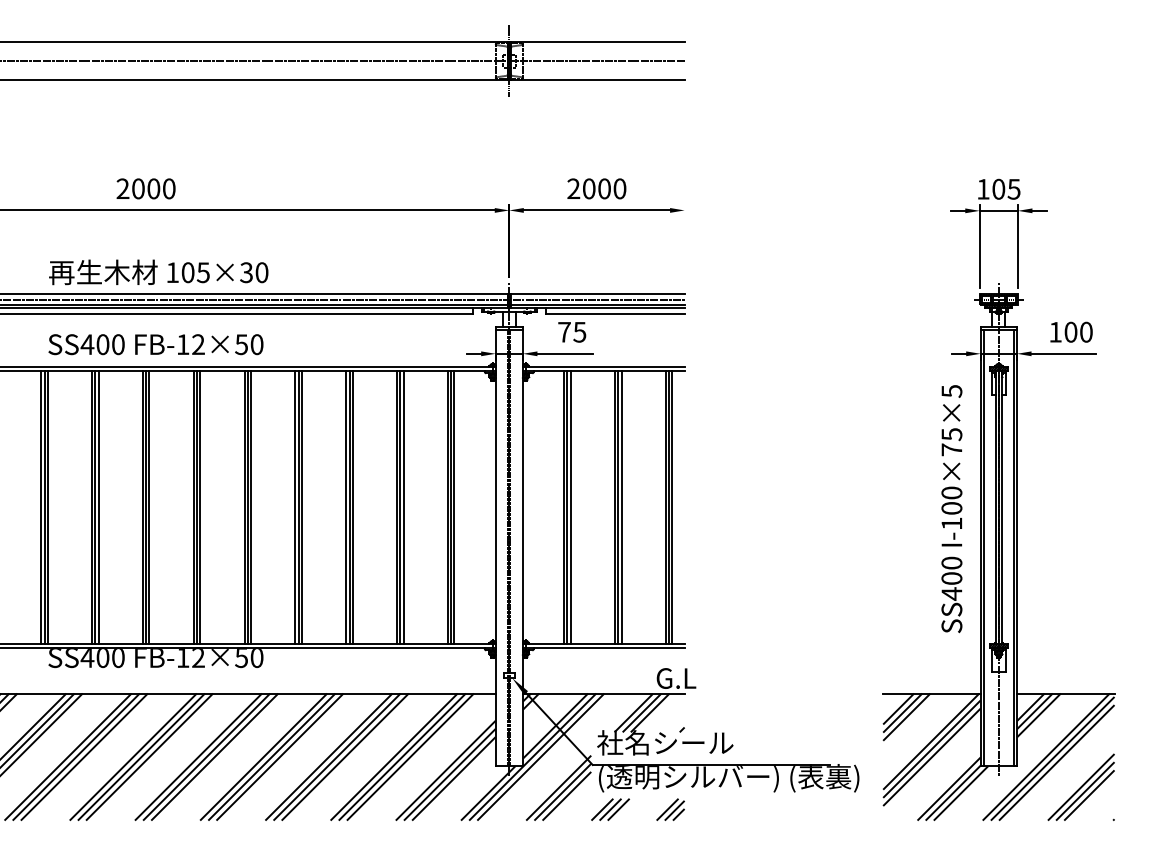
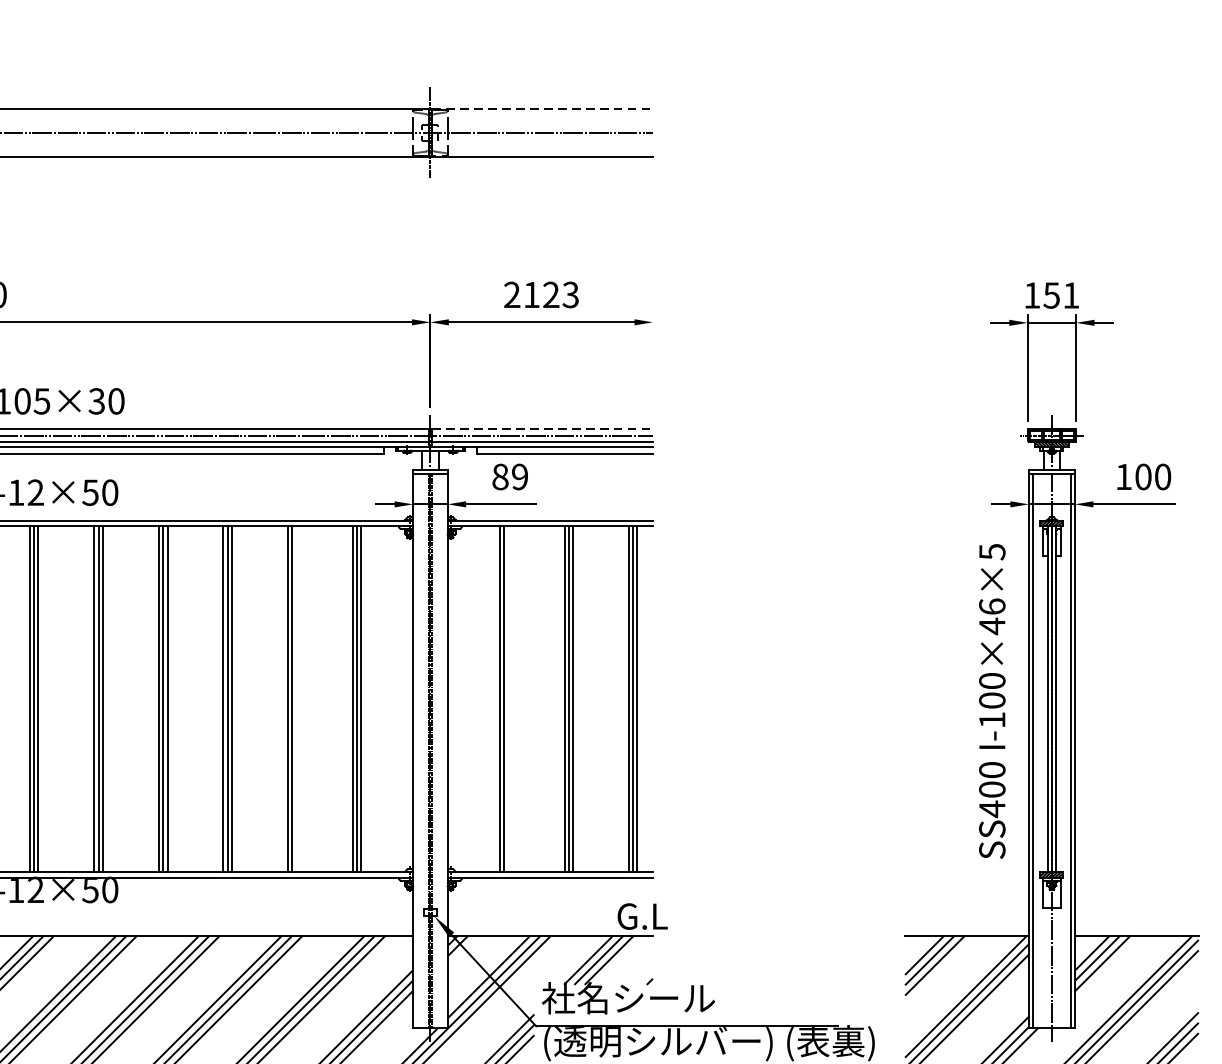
line: (598, 42) -> (543, 109), solid -> dashed
text: (604, 188) -> (551, 294), 2000 -> 2123
text: (1006, 188) -> (1061, 294), 105 -> 151
line: (598, 294) -> (543, 429), solid -> dashed
text: (572, 331) -> (510, 476), 75 -> 89
text: (951, 442) -> (991, 616), I-100×75×5 -> I-100×46×5
line: (403, 507) -> (296, 699), removed
line: (570, 507) -> (508, 699), removed

